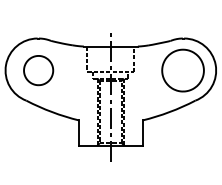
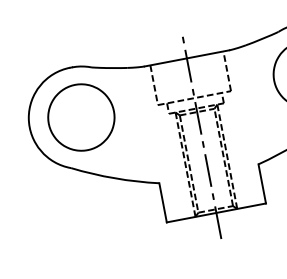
part: (38, 70) -> (81, 117), size x1.43

